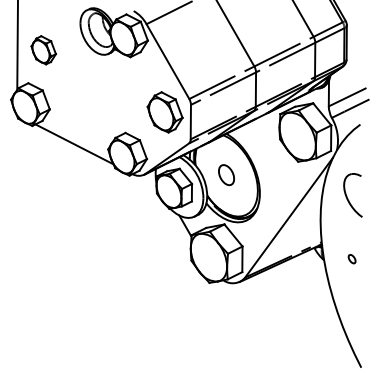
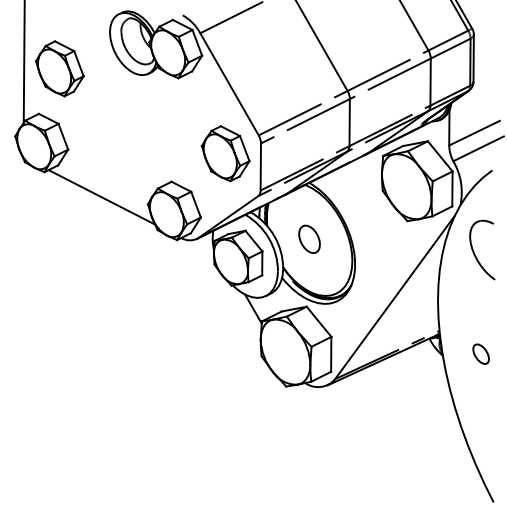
part: (43, 50) -> (59, 68), size x1.43
part: (347, 196) -> (474, 251), moved
part: (351, 258) -> (480, 353), size x1.67

